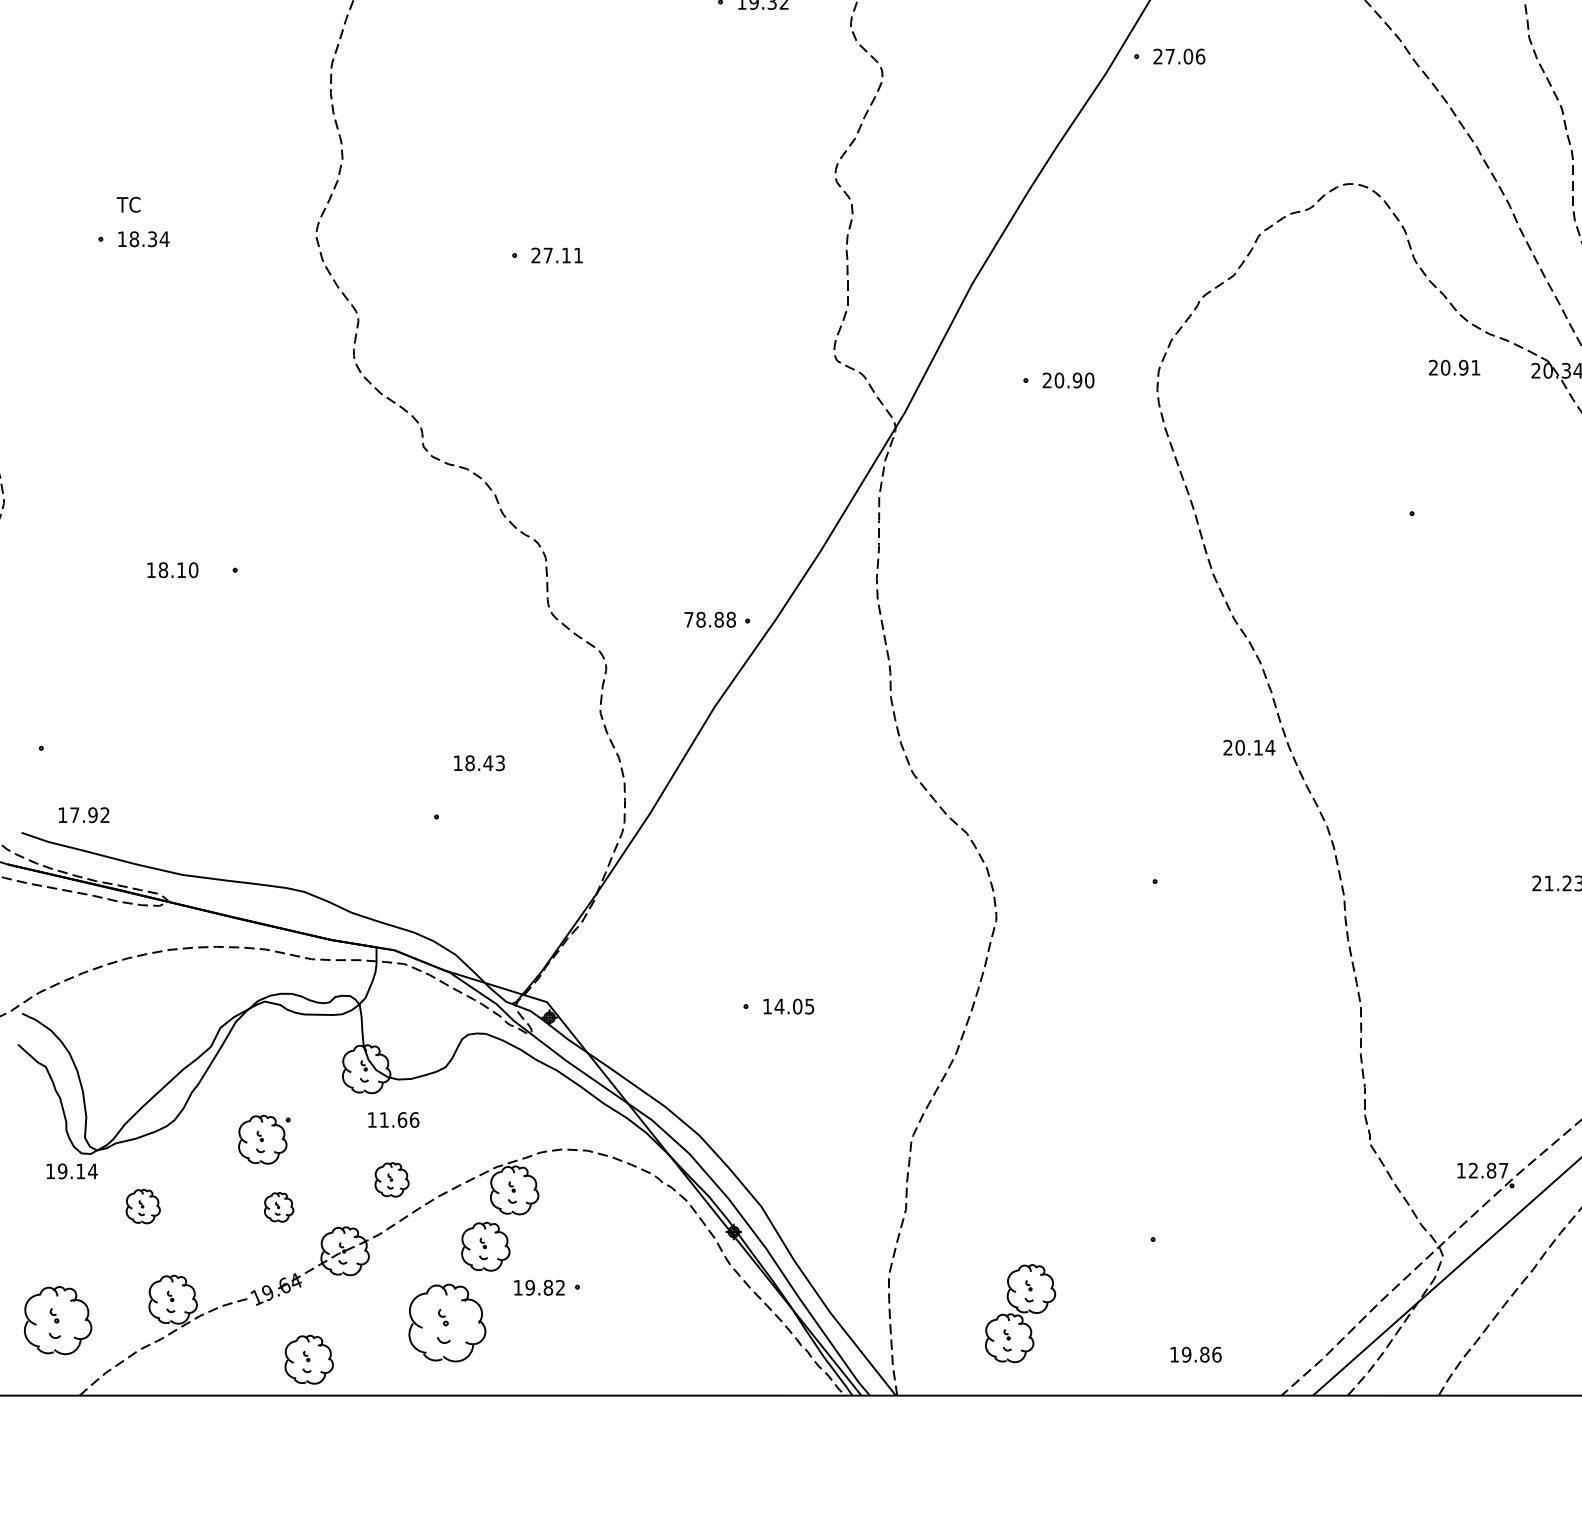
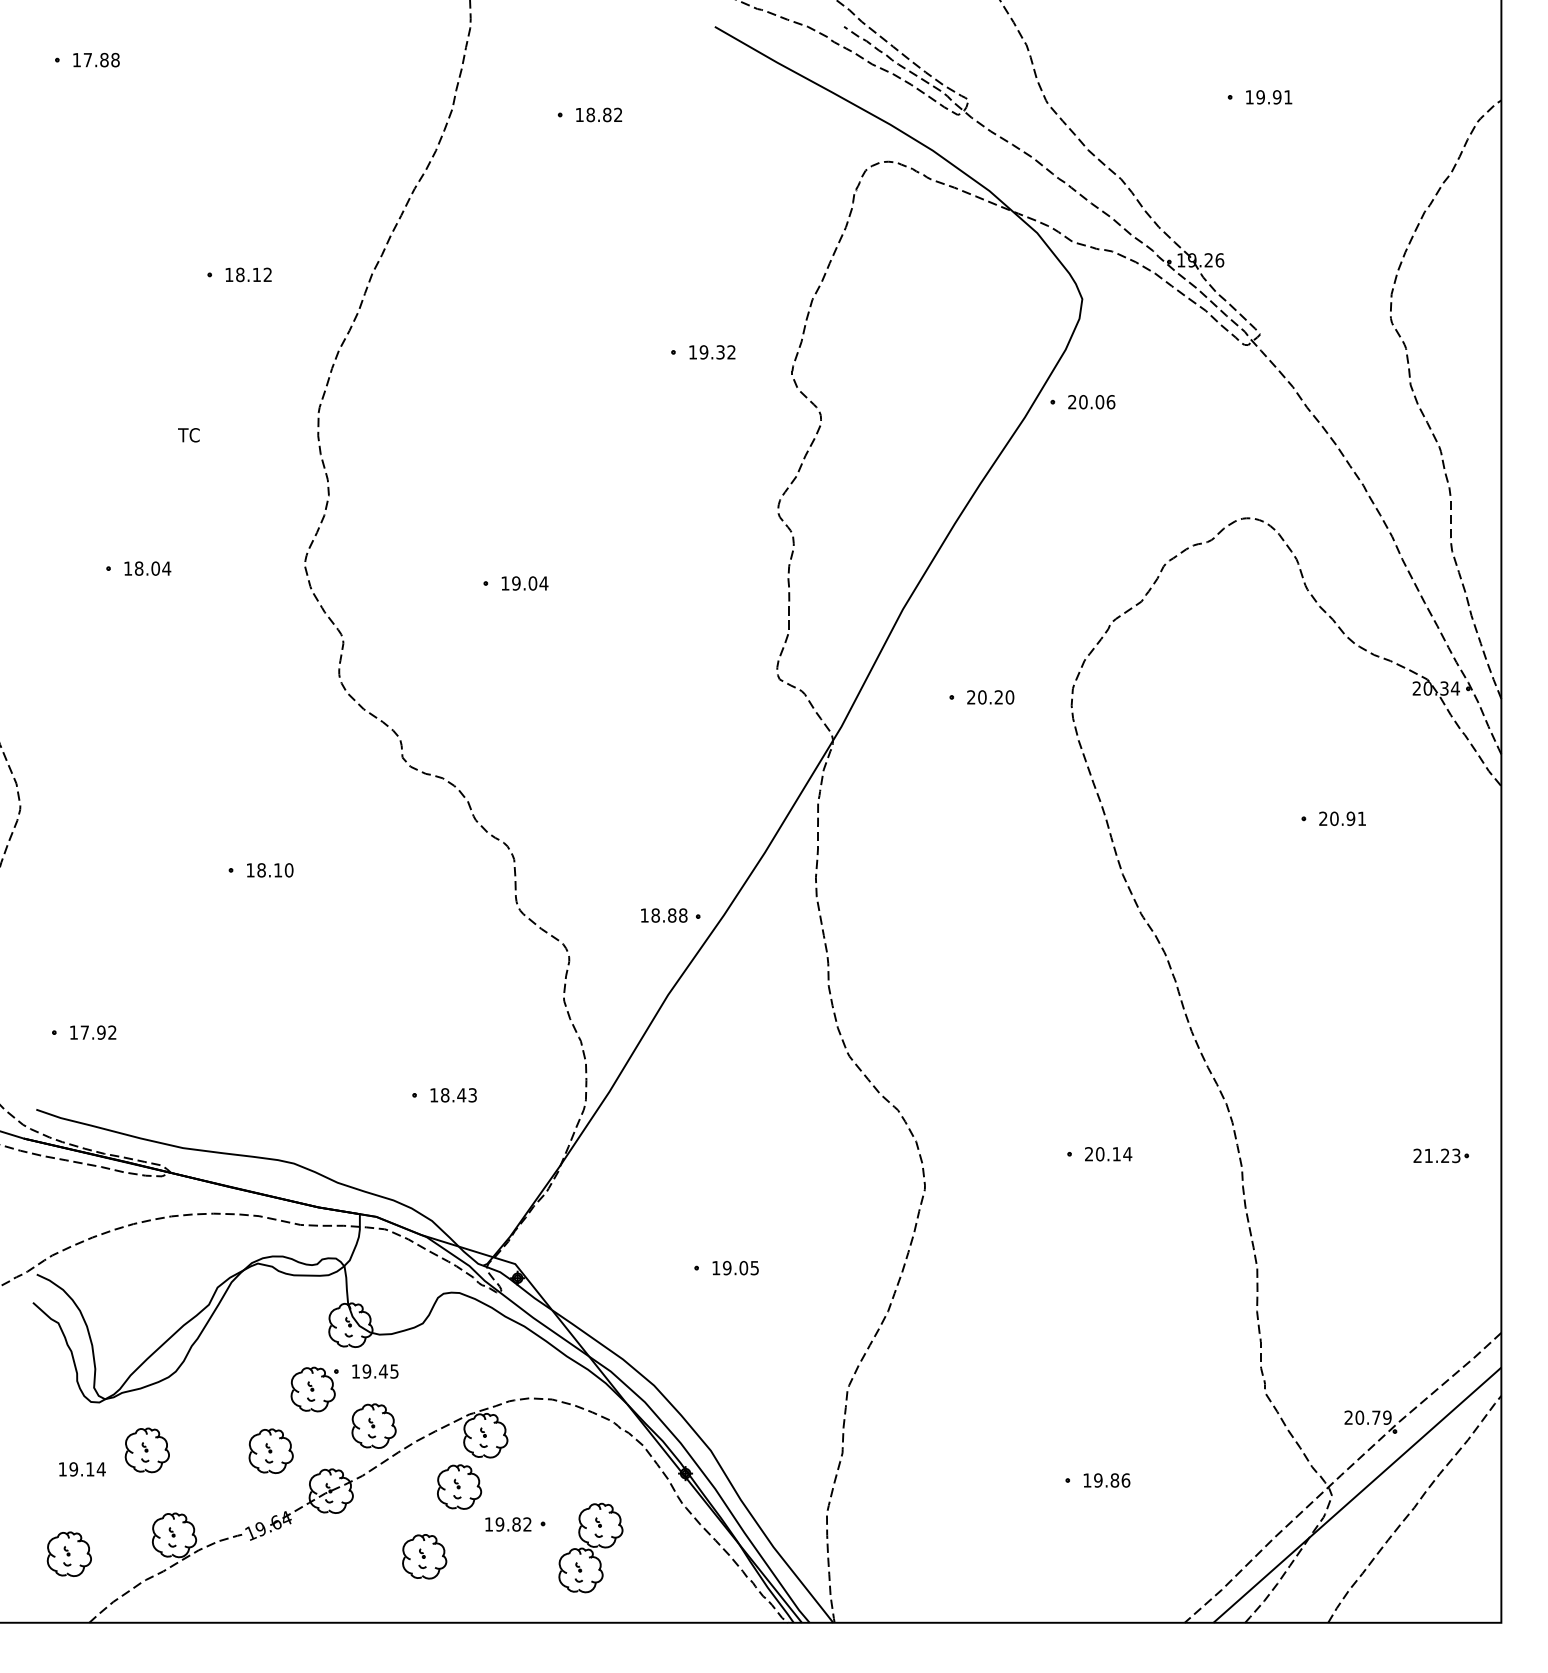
text: (1170, 56) -> (1083, 402), 27.06 -> 20.06
text: (128, 205) -> (188, 435), moved
text: (152, 239) -> (155, 568), 18.34 -> 18.04
text: (557, 255) -> (524, 583), 27.11 -> 19.04
text: (1454, 367) -> (1342, 818), moved
text: (1077, 380) -> (998, 697), 20.90 -> 20.20
text: (173, 570) -> (270, 870), moved
text: (688, 619) -> (644, 915), 78.88 -> 18.88
text: (1249, 748) -> (1108, 1154), moved
text: (479, 763) -> (453, 1095), moved
text: (84, 815) -> (93, 1032), moved
text: (778, 1006) -> (726, 1268), 14.05 -> 19.05
text: (399, 1119) -> (380, 1371), 11.66 -> 19.45
part: (264, 1139) -> (314, 1389), moved
text: (1481, 1170) -> (1367, 1417), 12.87 -> 20.79
text: (72, 1171) -> (82, 1469), moved
part: (391, 1179) -> (373, 1425), size x1.43
part: (142, 1206) -> (146, 1450), size x1.43
part: (278, 1206) -> (270, 1450), size x1.67
part: (1020, 1313) -> (590, 1547), moved
part: (56, 1319) -> (68, 1553), size x0.71
part: (447, 1322) -> (424, 1556), size x0.62
text: (1195, 1354) -> (1106, 1480), moved
part: (309, 1359) -> (298, 1589), removed

